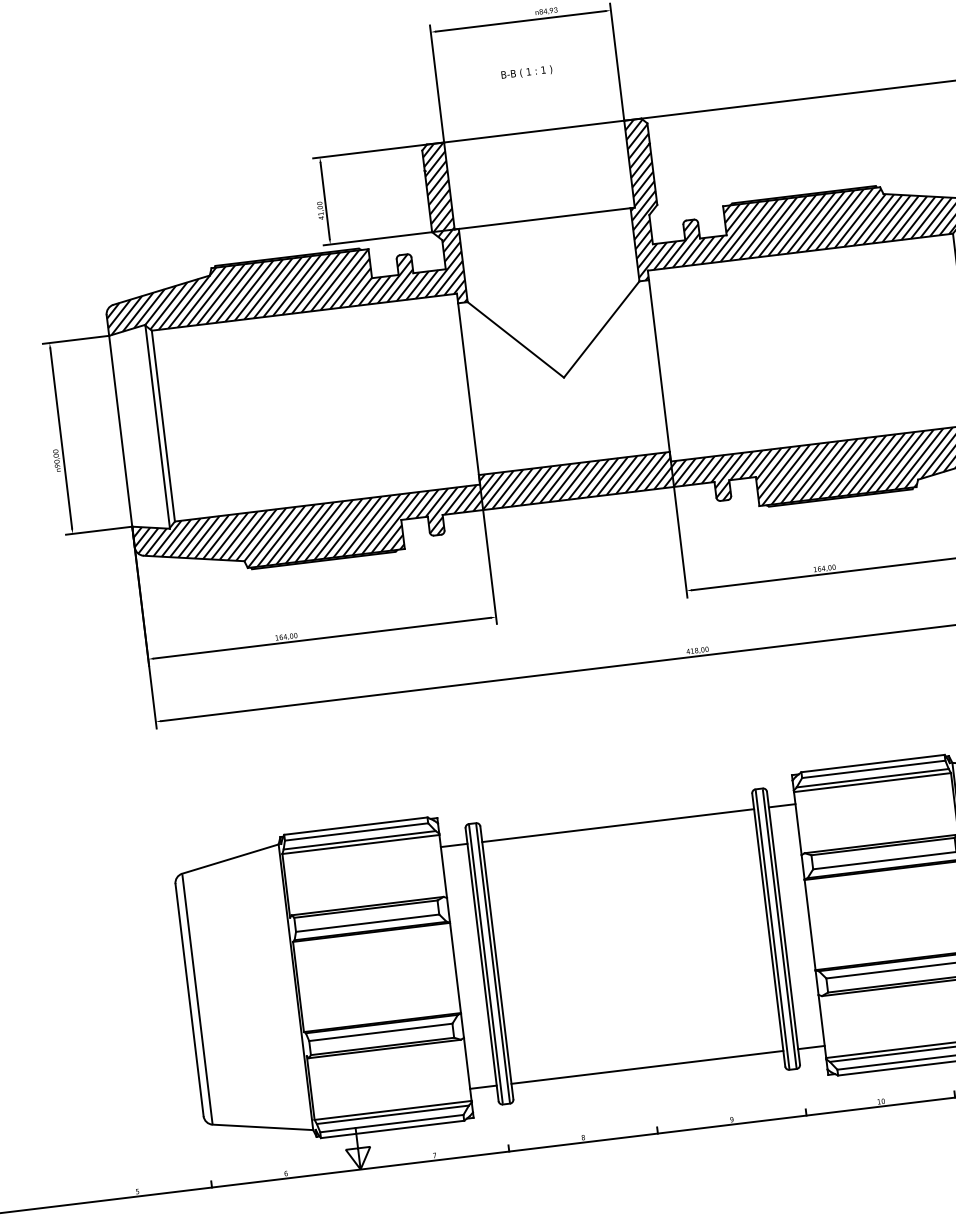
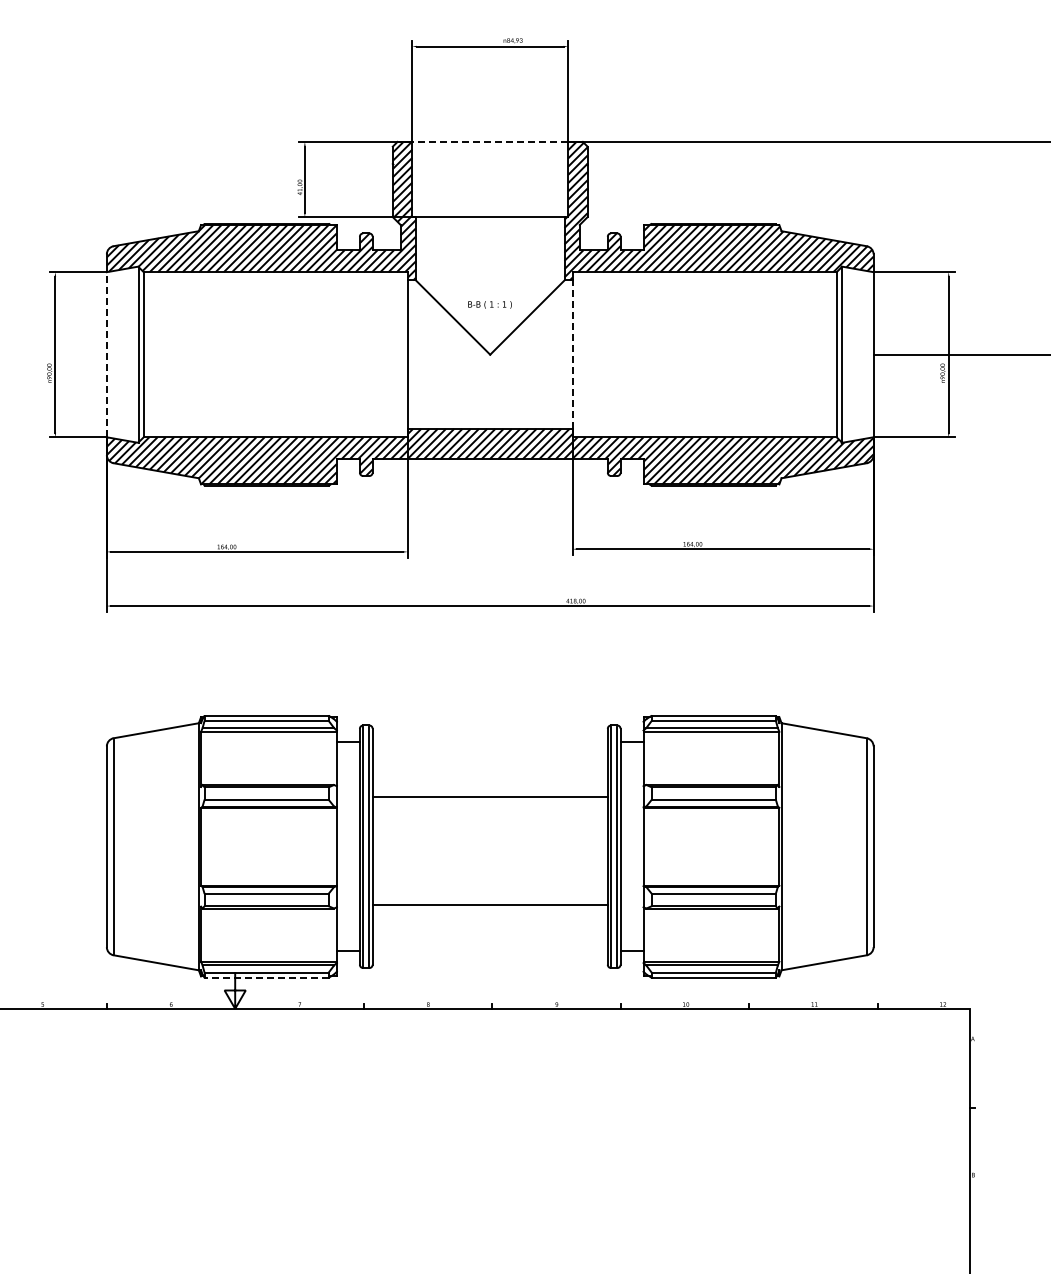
text: (526, 72) -> (489, 304), moved
line: (534, 131) -> (490, 141), solid -> dashed
line: (659, 365) -> (572, 354), solid -> dashed
line: (120, 431) -> (106, 354), solid -> dashed
line: (617, 826) -> (489, 797), moved
line: (646, 1067) -> (489, 905), moved
line: (392, 1128) -> (266, 977), solid -> dashed

